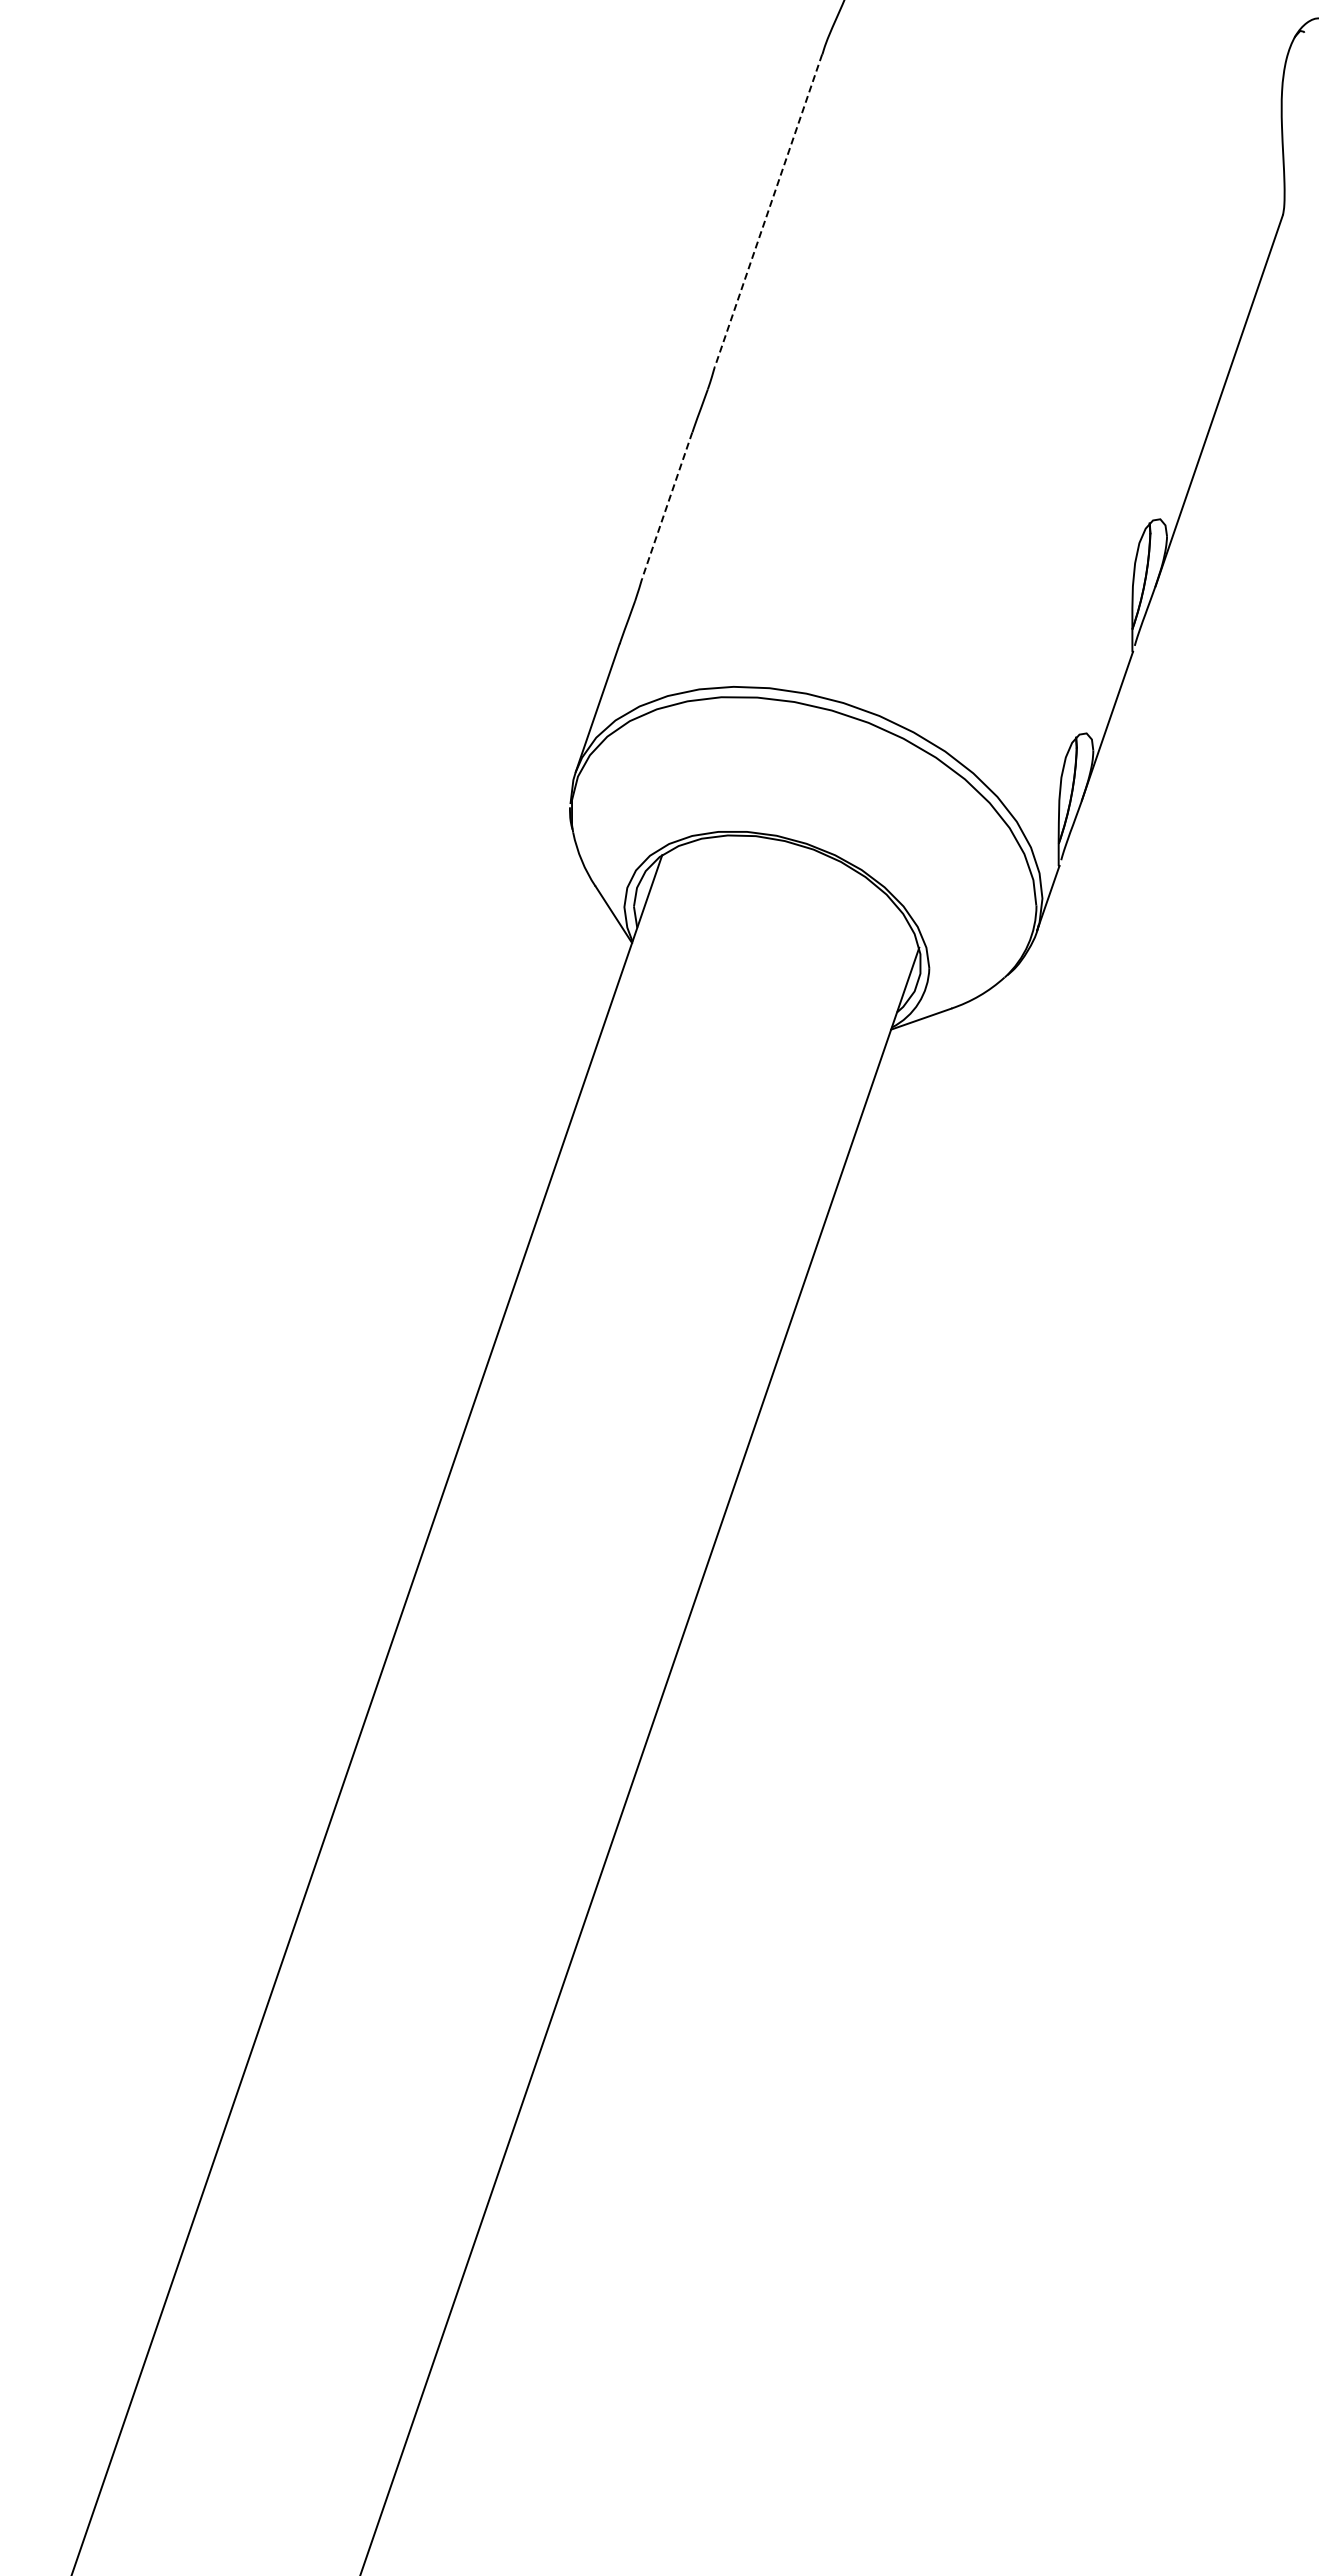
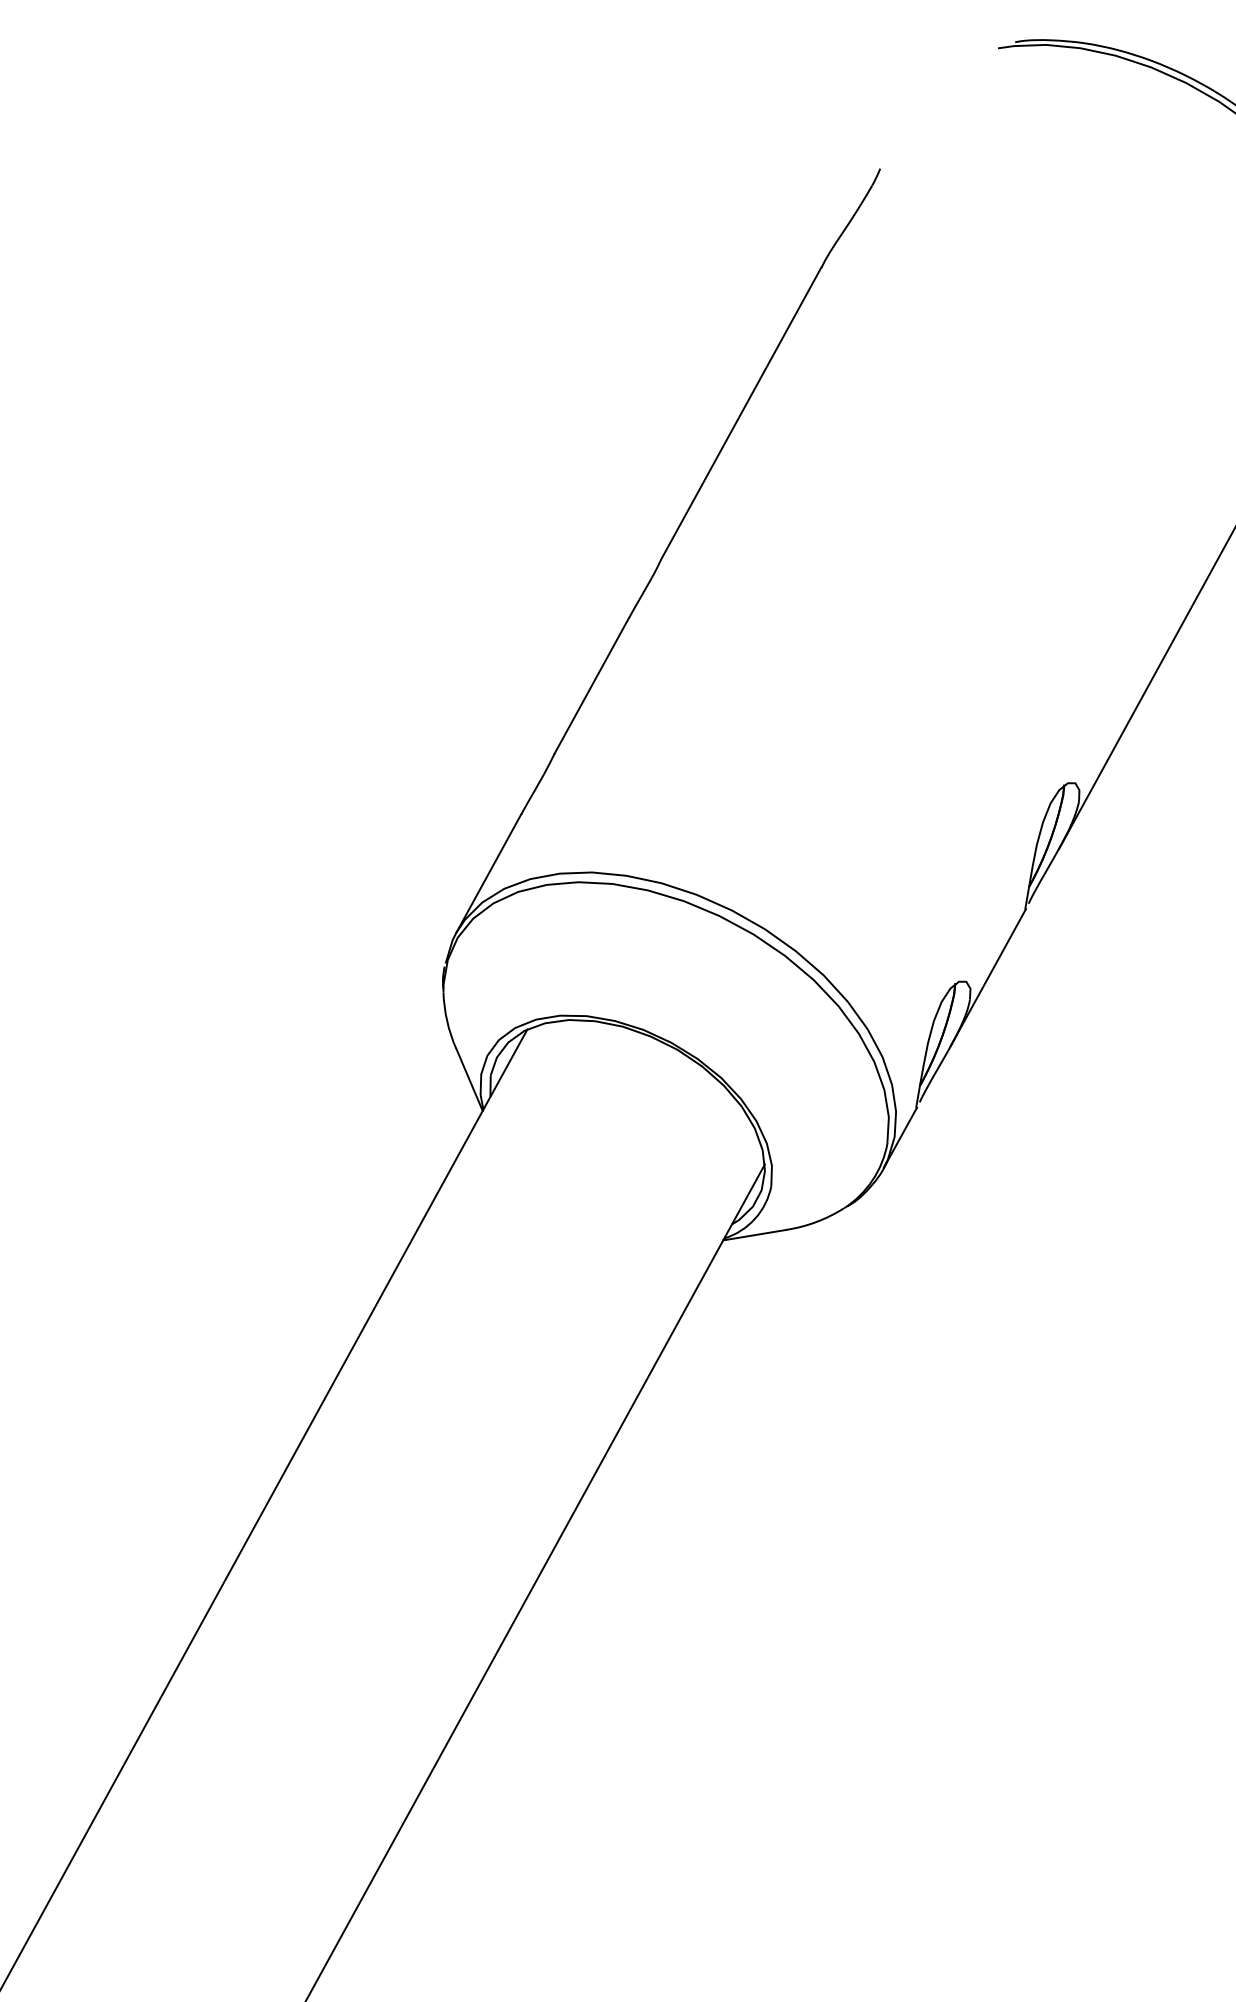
line: (768, 211) -> (741, 413), dashed -> solid
line: (667, 506) -> (591, 686), dashed -> solid

